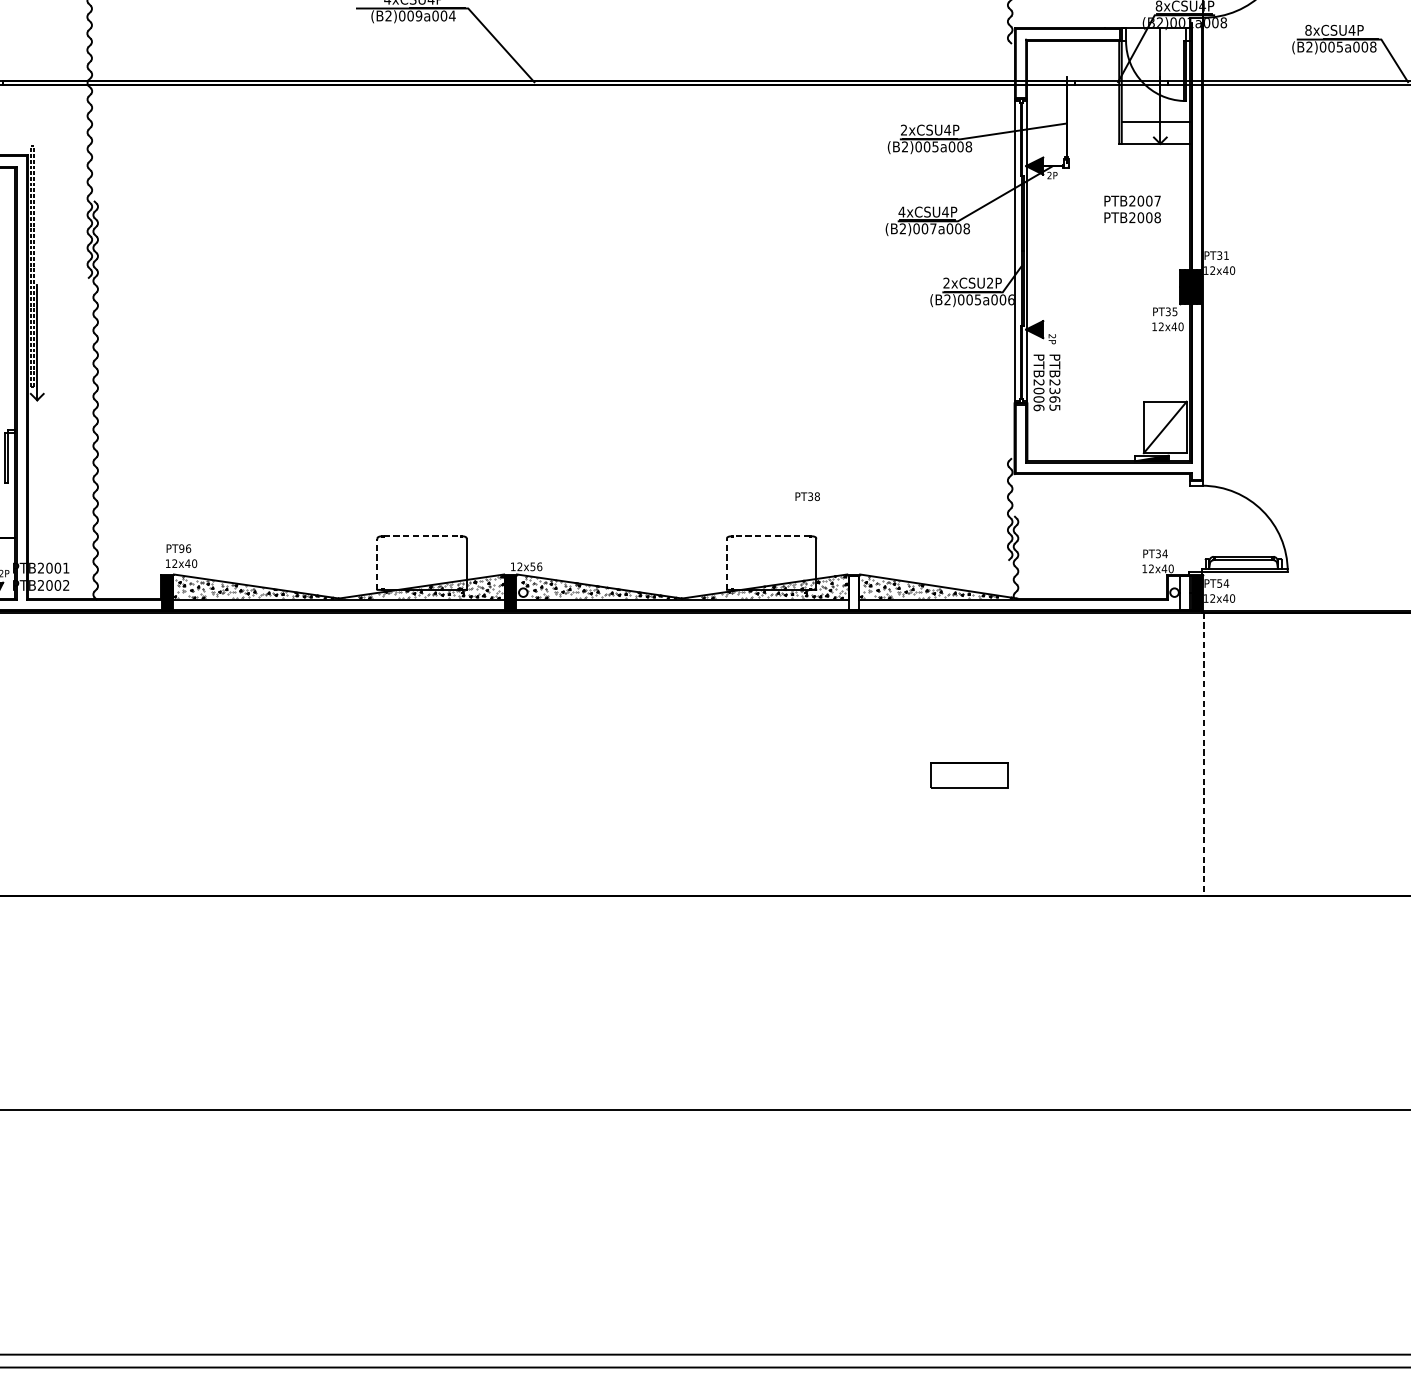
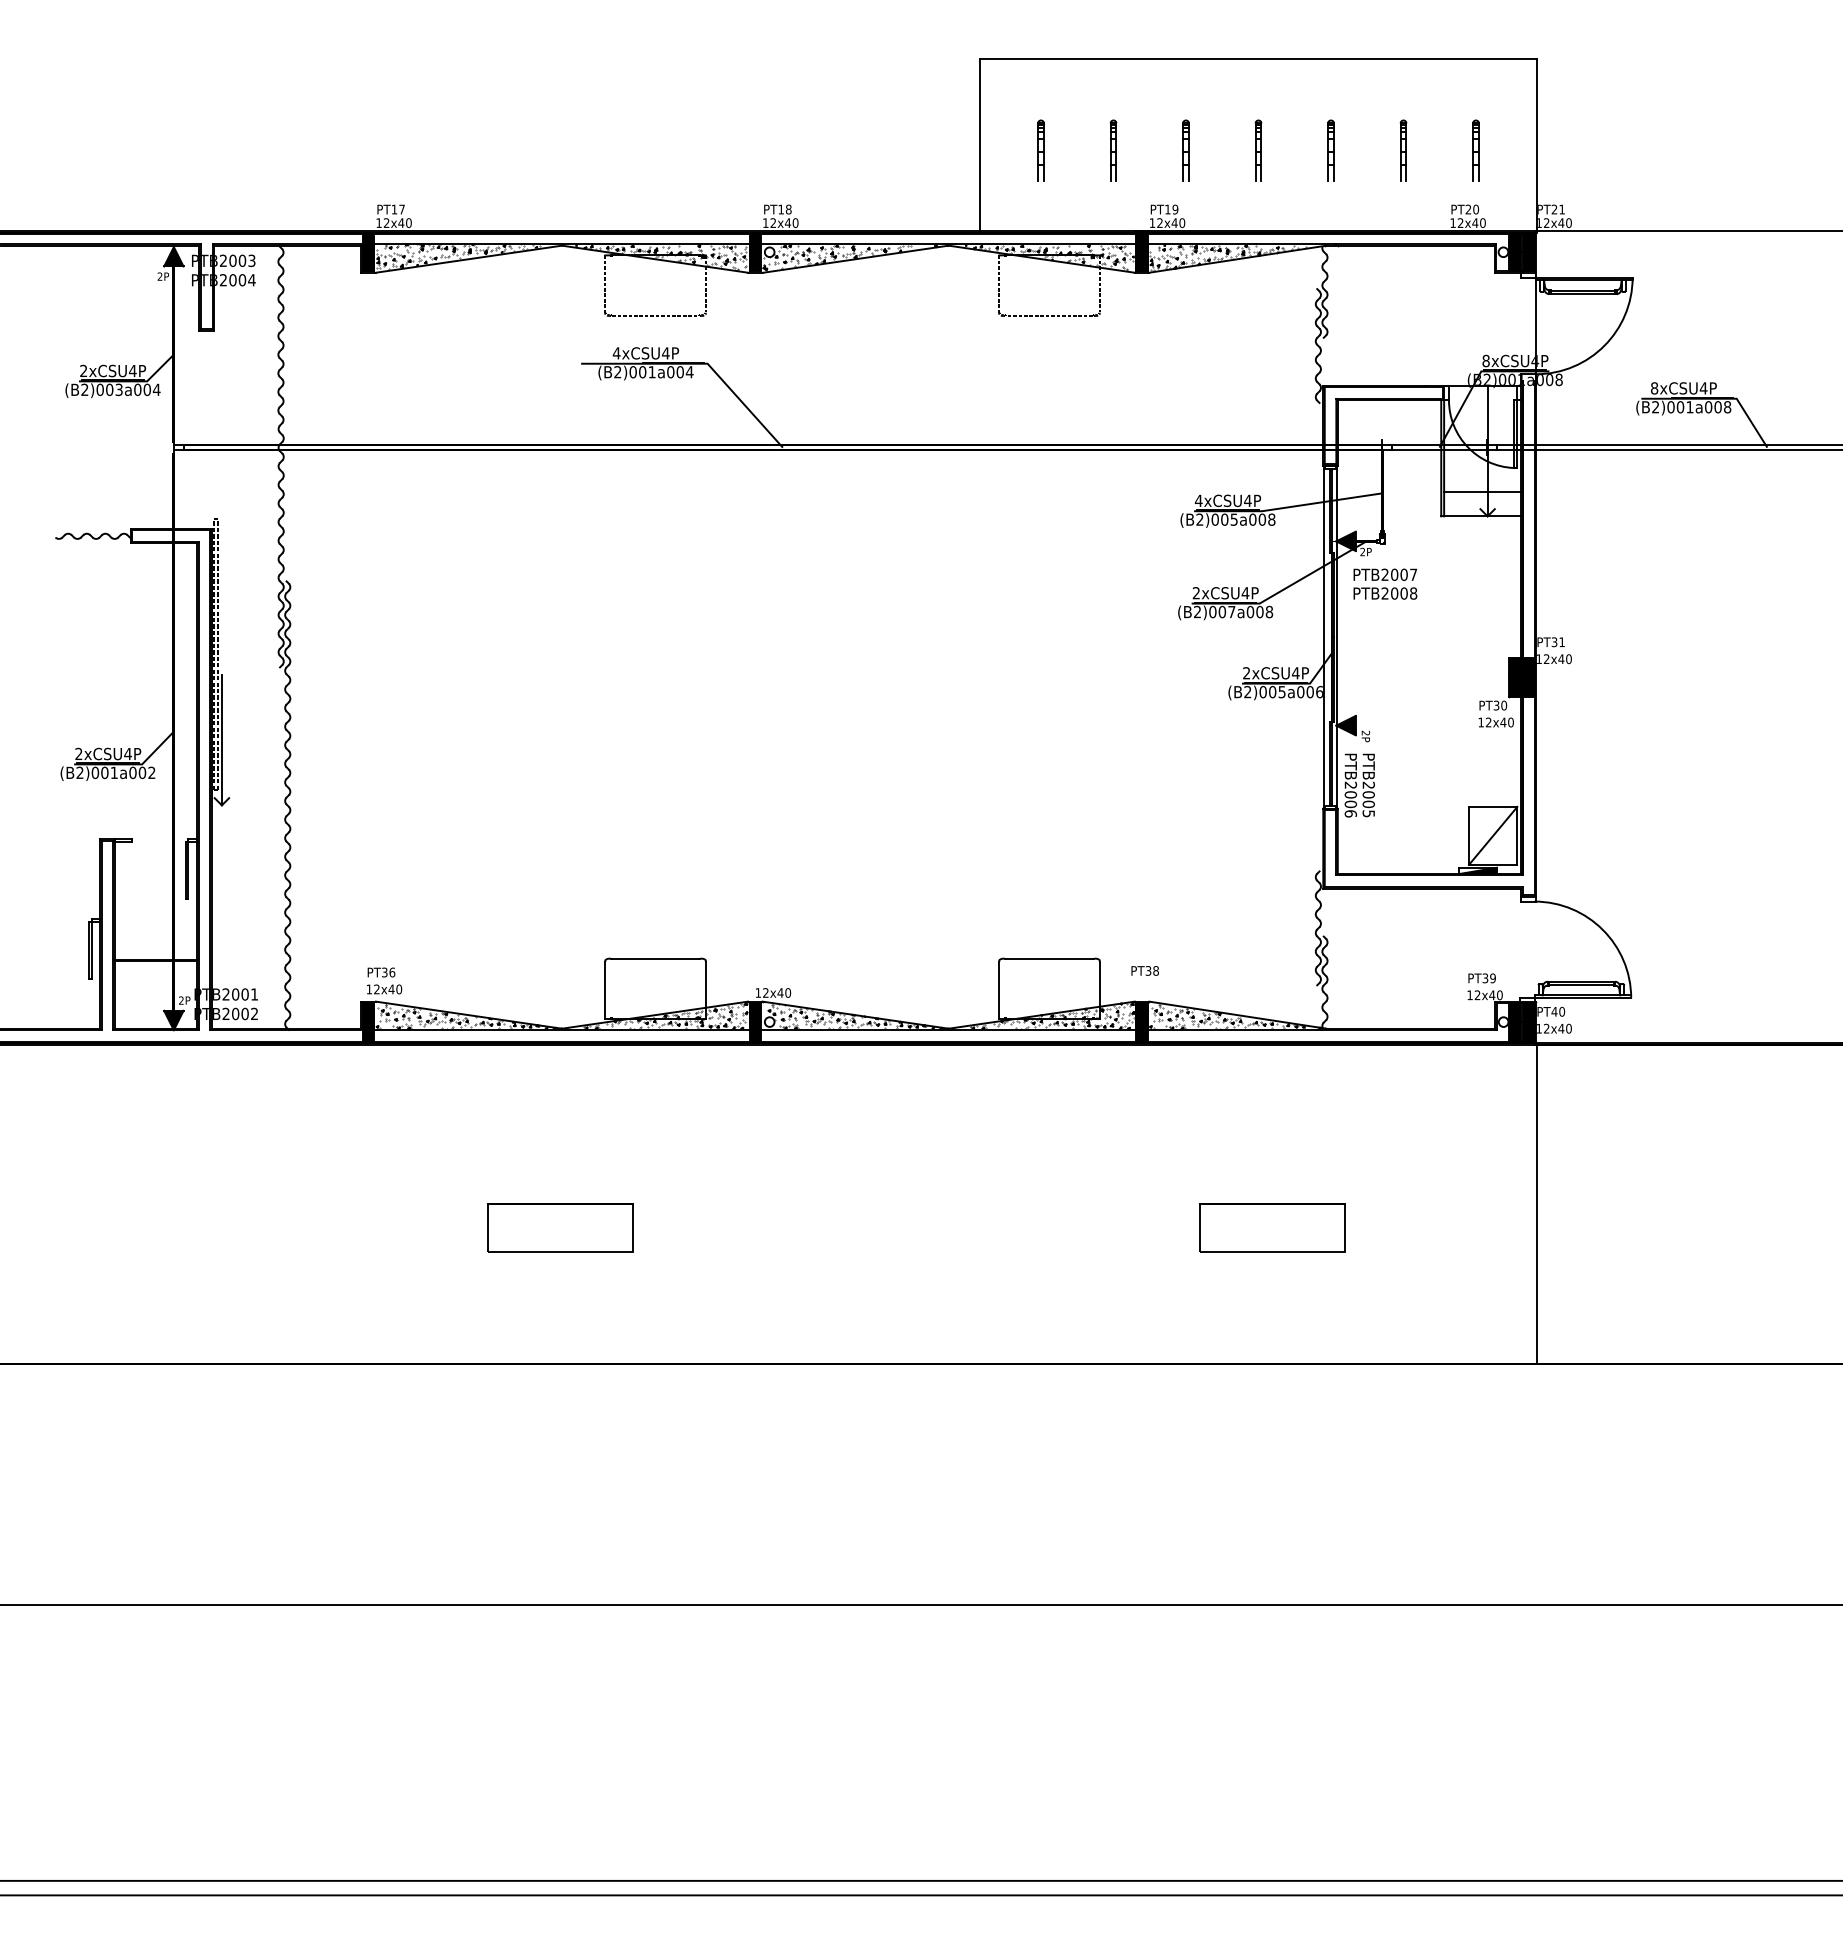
text: (418, 16) -> (651, 372), (B2)009a004 -> (B2)001a004
text: (1339, 47) -> (1689, 407), (B2)005a008 -> (B2)001a008
text: (903, 129) -> (1198, 500), 2xCSU4P -> 4xCSU4P
text: (1132, 208) -> (1385, 583), moved
text: (902, 212) -> (1196, 593), 4xCSU4P -> 2xCSU4P
text: (989, 283) -> (1295, 673), 2xCSU2P -> 2xCSU4P
text: (1175, 311) -> (1504, 705), PT35 -> PT30
text: (1054, 395) -> (1368, 799), PTB2365 -> PTB2005
text: (807, 496) -> (1144, 970), moved
line: (422, 536) -> (656, 958), dashed -> solid
line: (771, 536) -> (1049, 958), dashed -> solid
text: (181, 548) -> (384, 972), PT96 -> PT36
text: (1164, 553) -> (1492, 978), PT34 -> PT39
line: (377, 563) -> (605, 989), dashed -> solid
line: (727, 563) -> (999, 989), dashed -> solid
text: (536, 566) -> (784, 992), 12x56 -> 12x40
text: (1223, 583) -> (1558, 1011), PT54 -> PT40
fill: (853, 593) -> (1141, 1022), added
fill: (1184, 593) -> (1514, 1022), added
line: (1203, 754) -> (1536, 1204), dashed -> solid
part: (337, 774) -> (560, 1227), added
part: (969, 774) -> (1272, 1227), size x1.67

